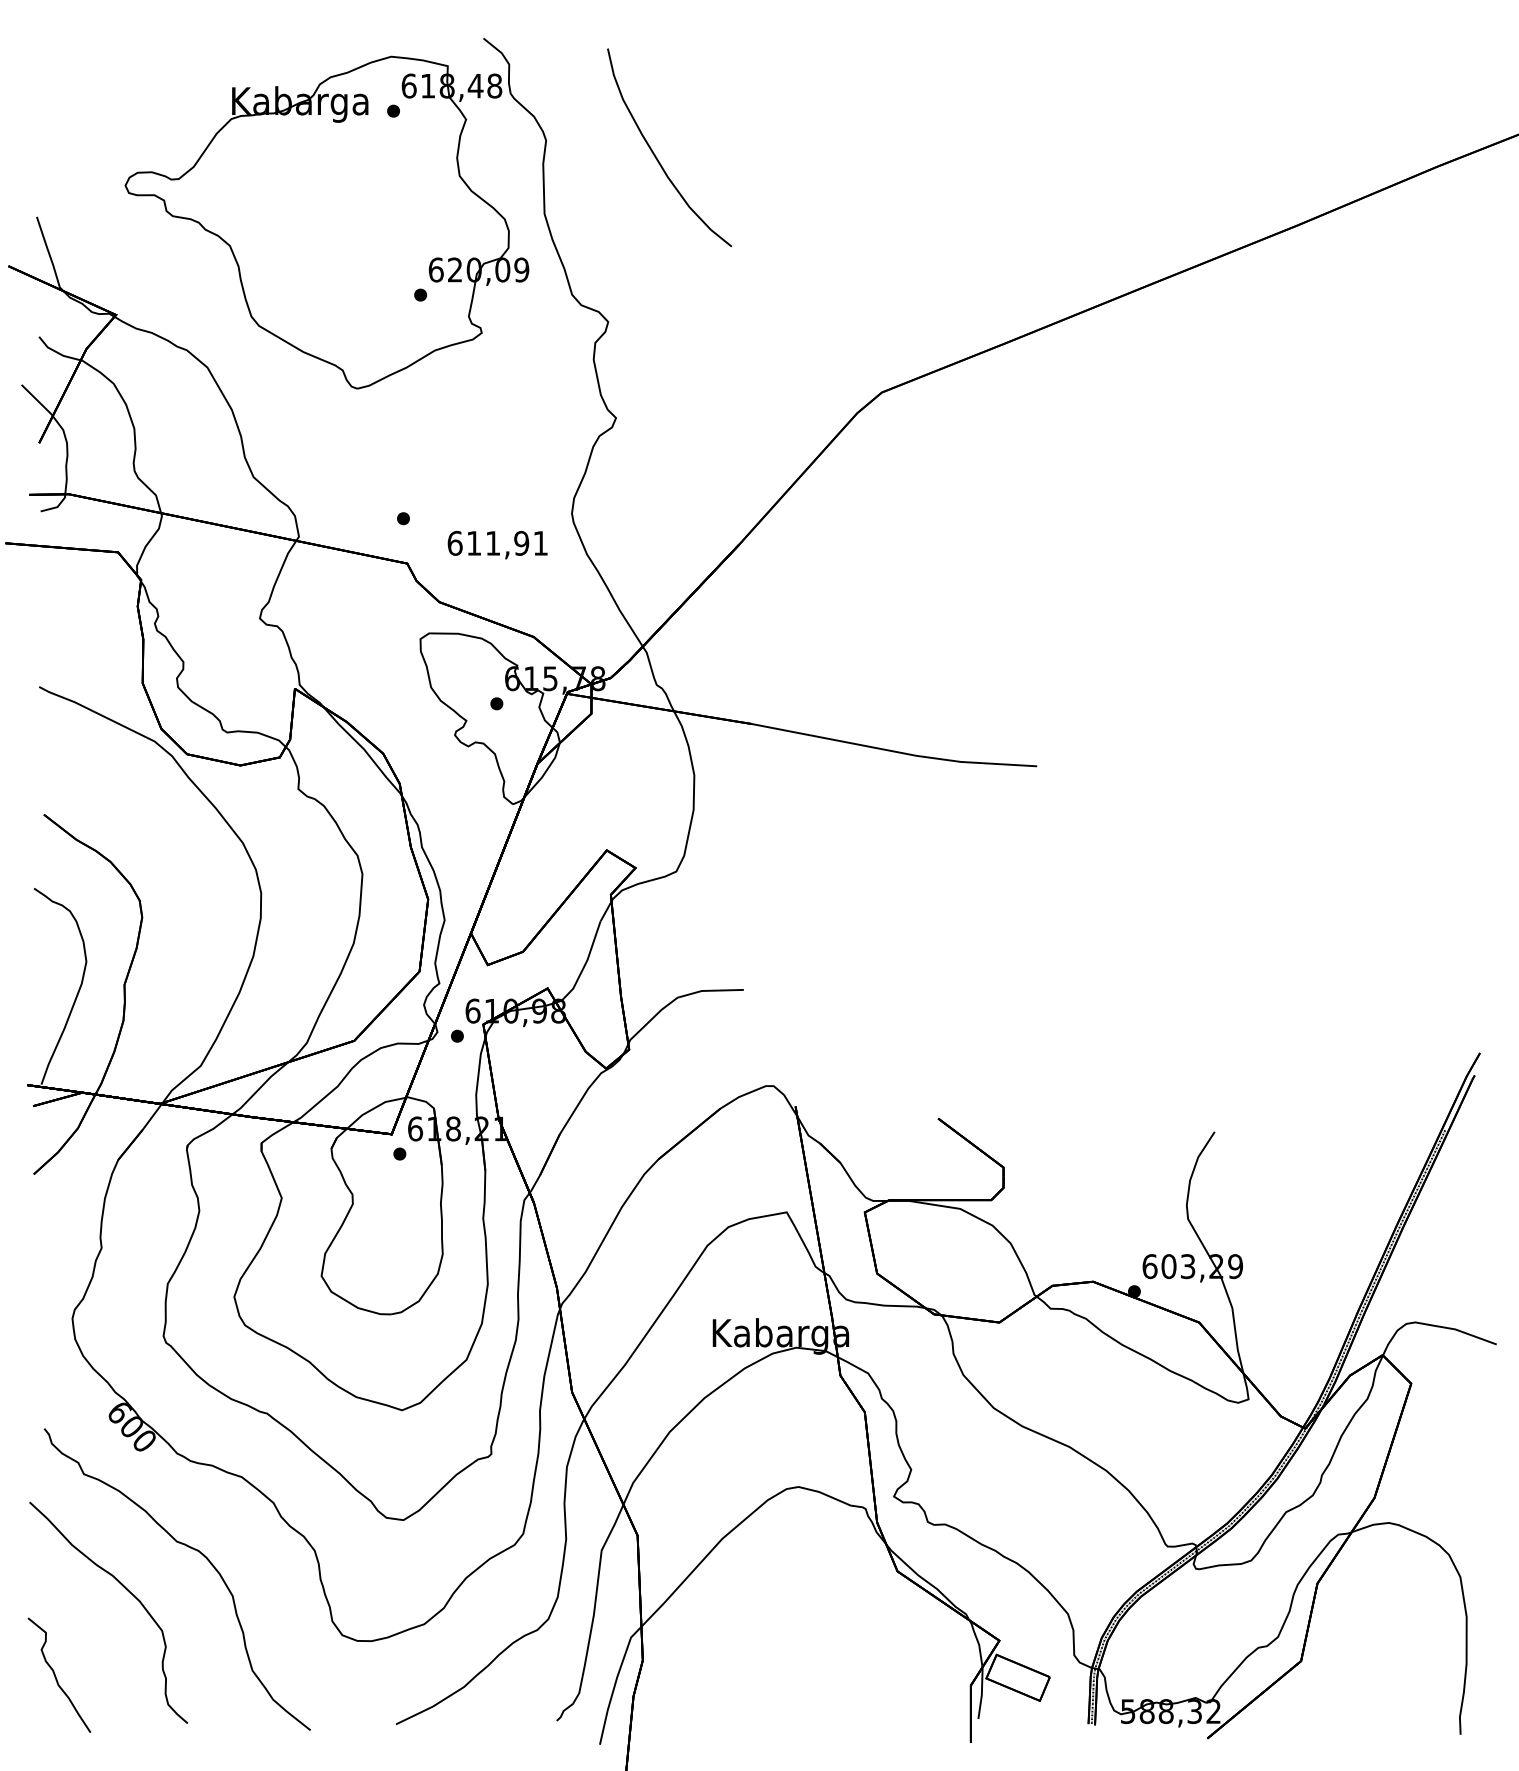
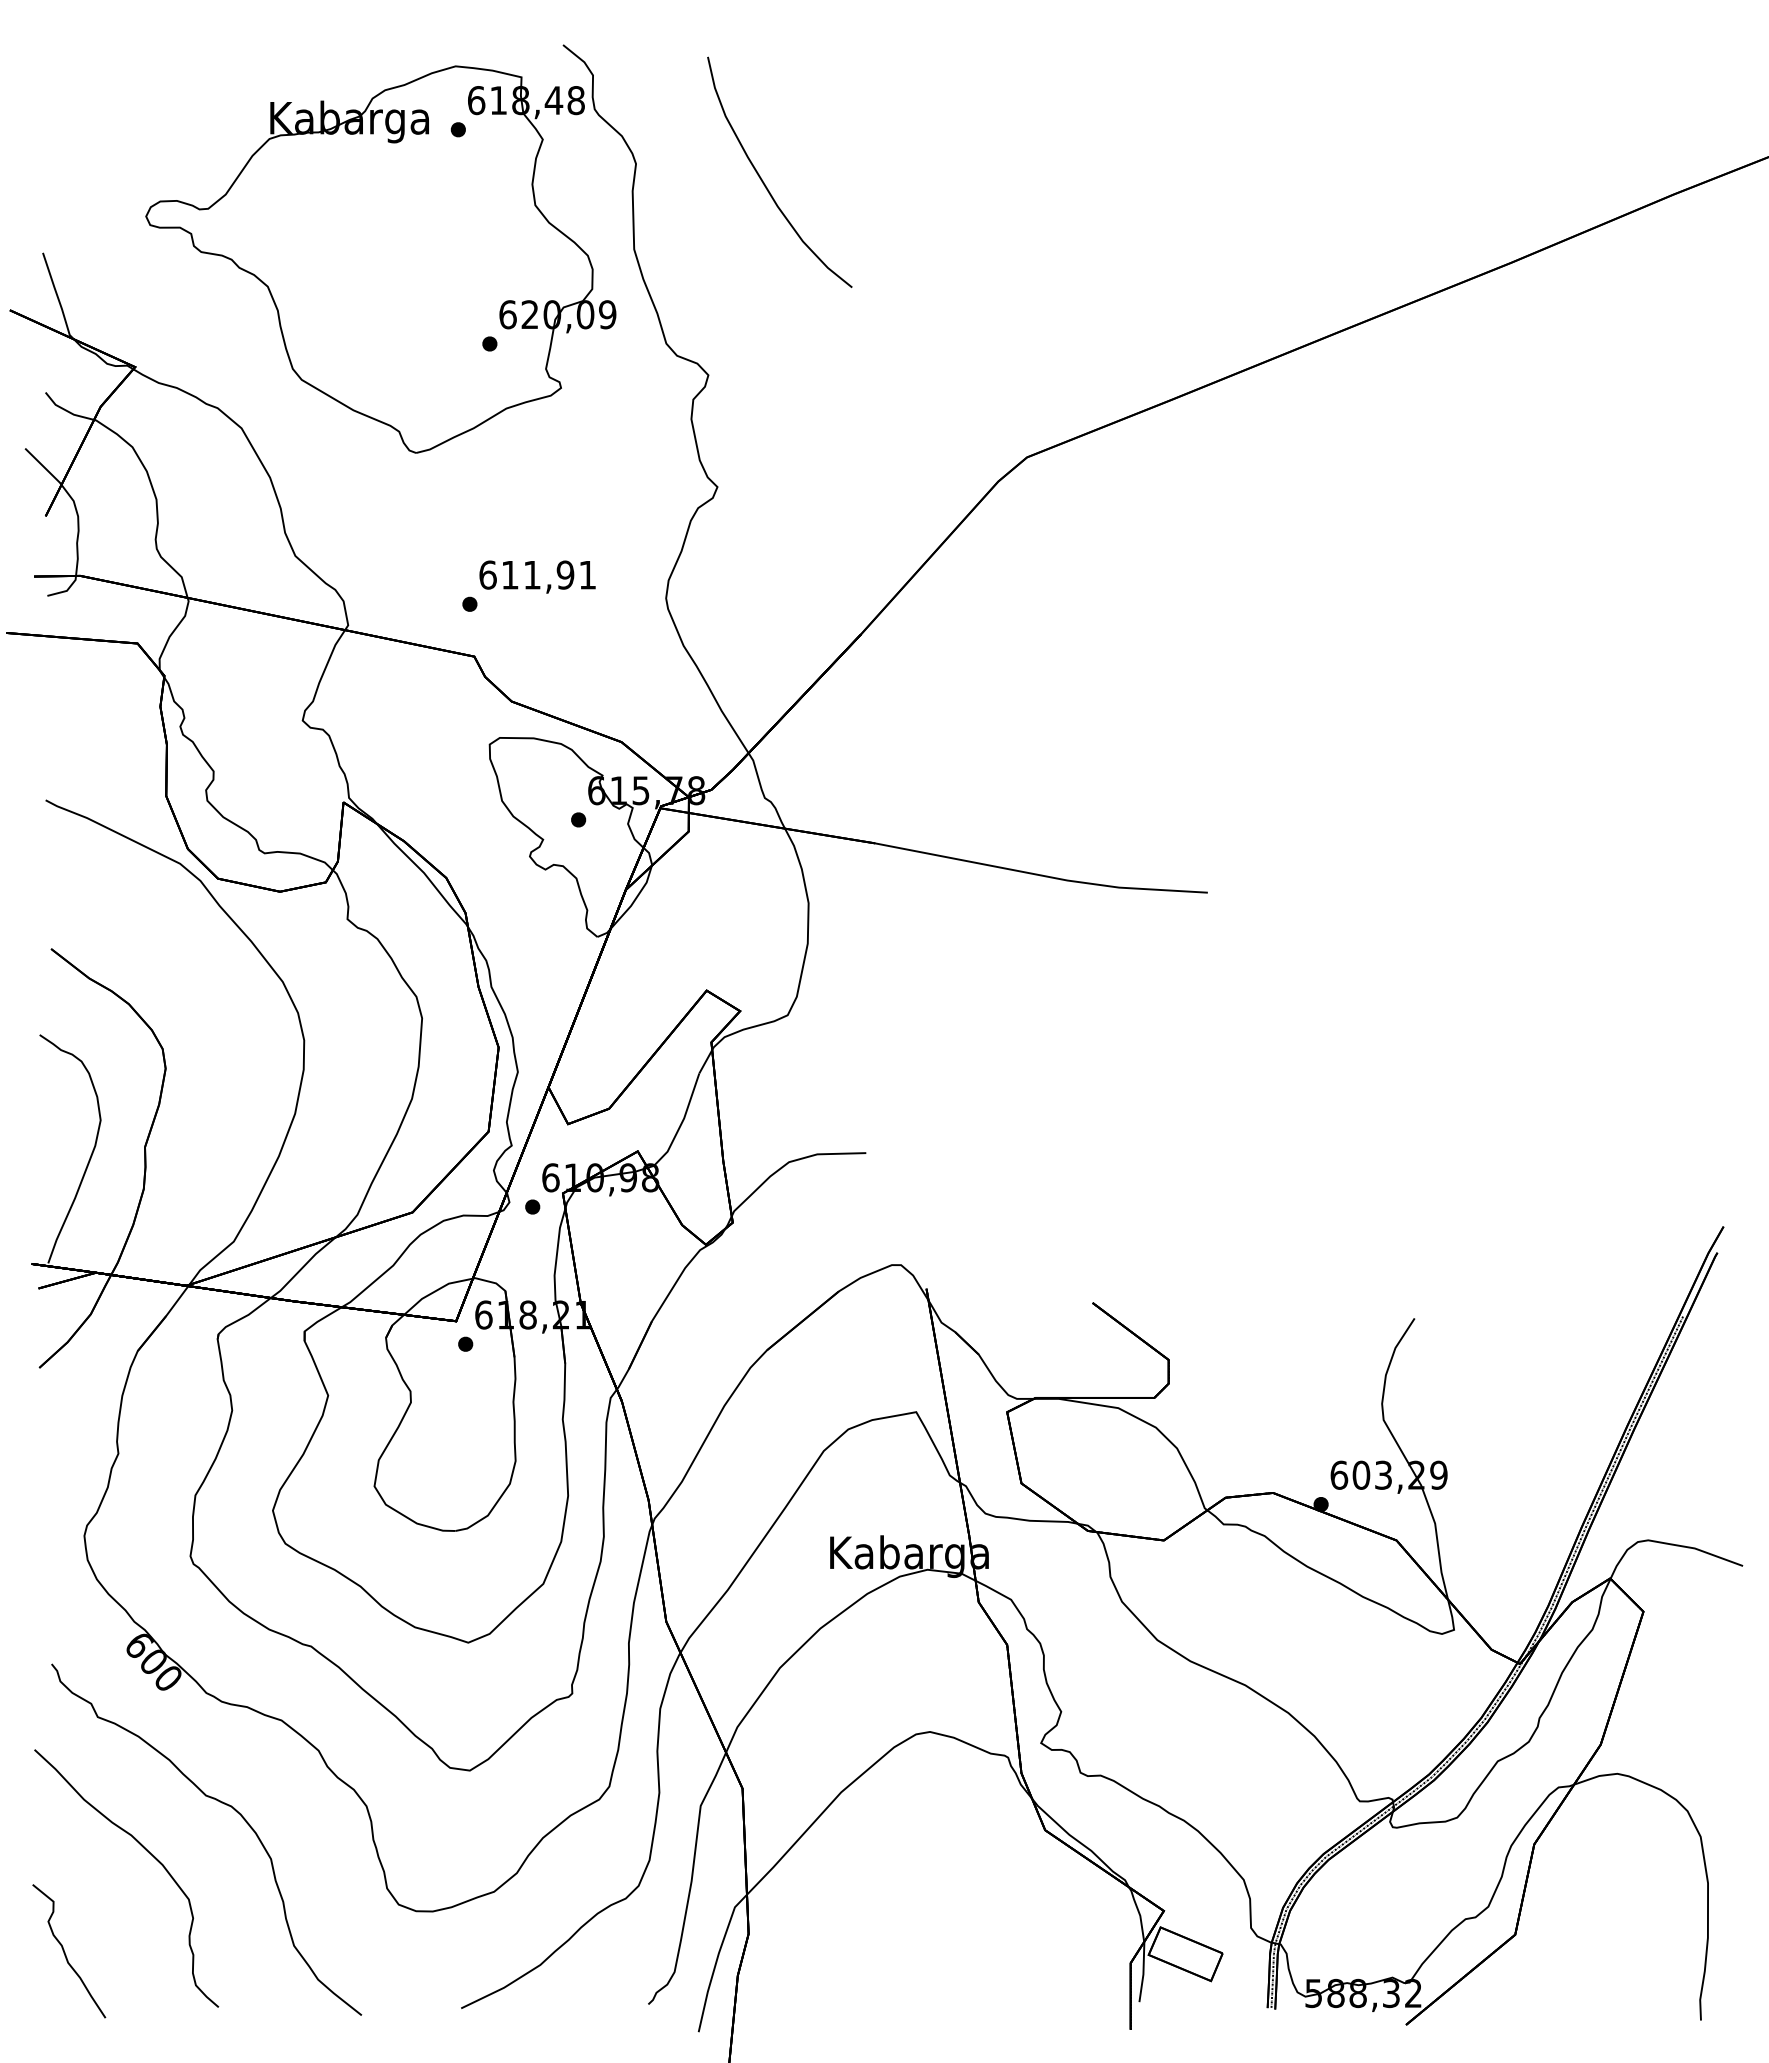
text: (497, 544) -> (537, 576), moved

